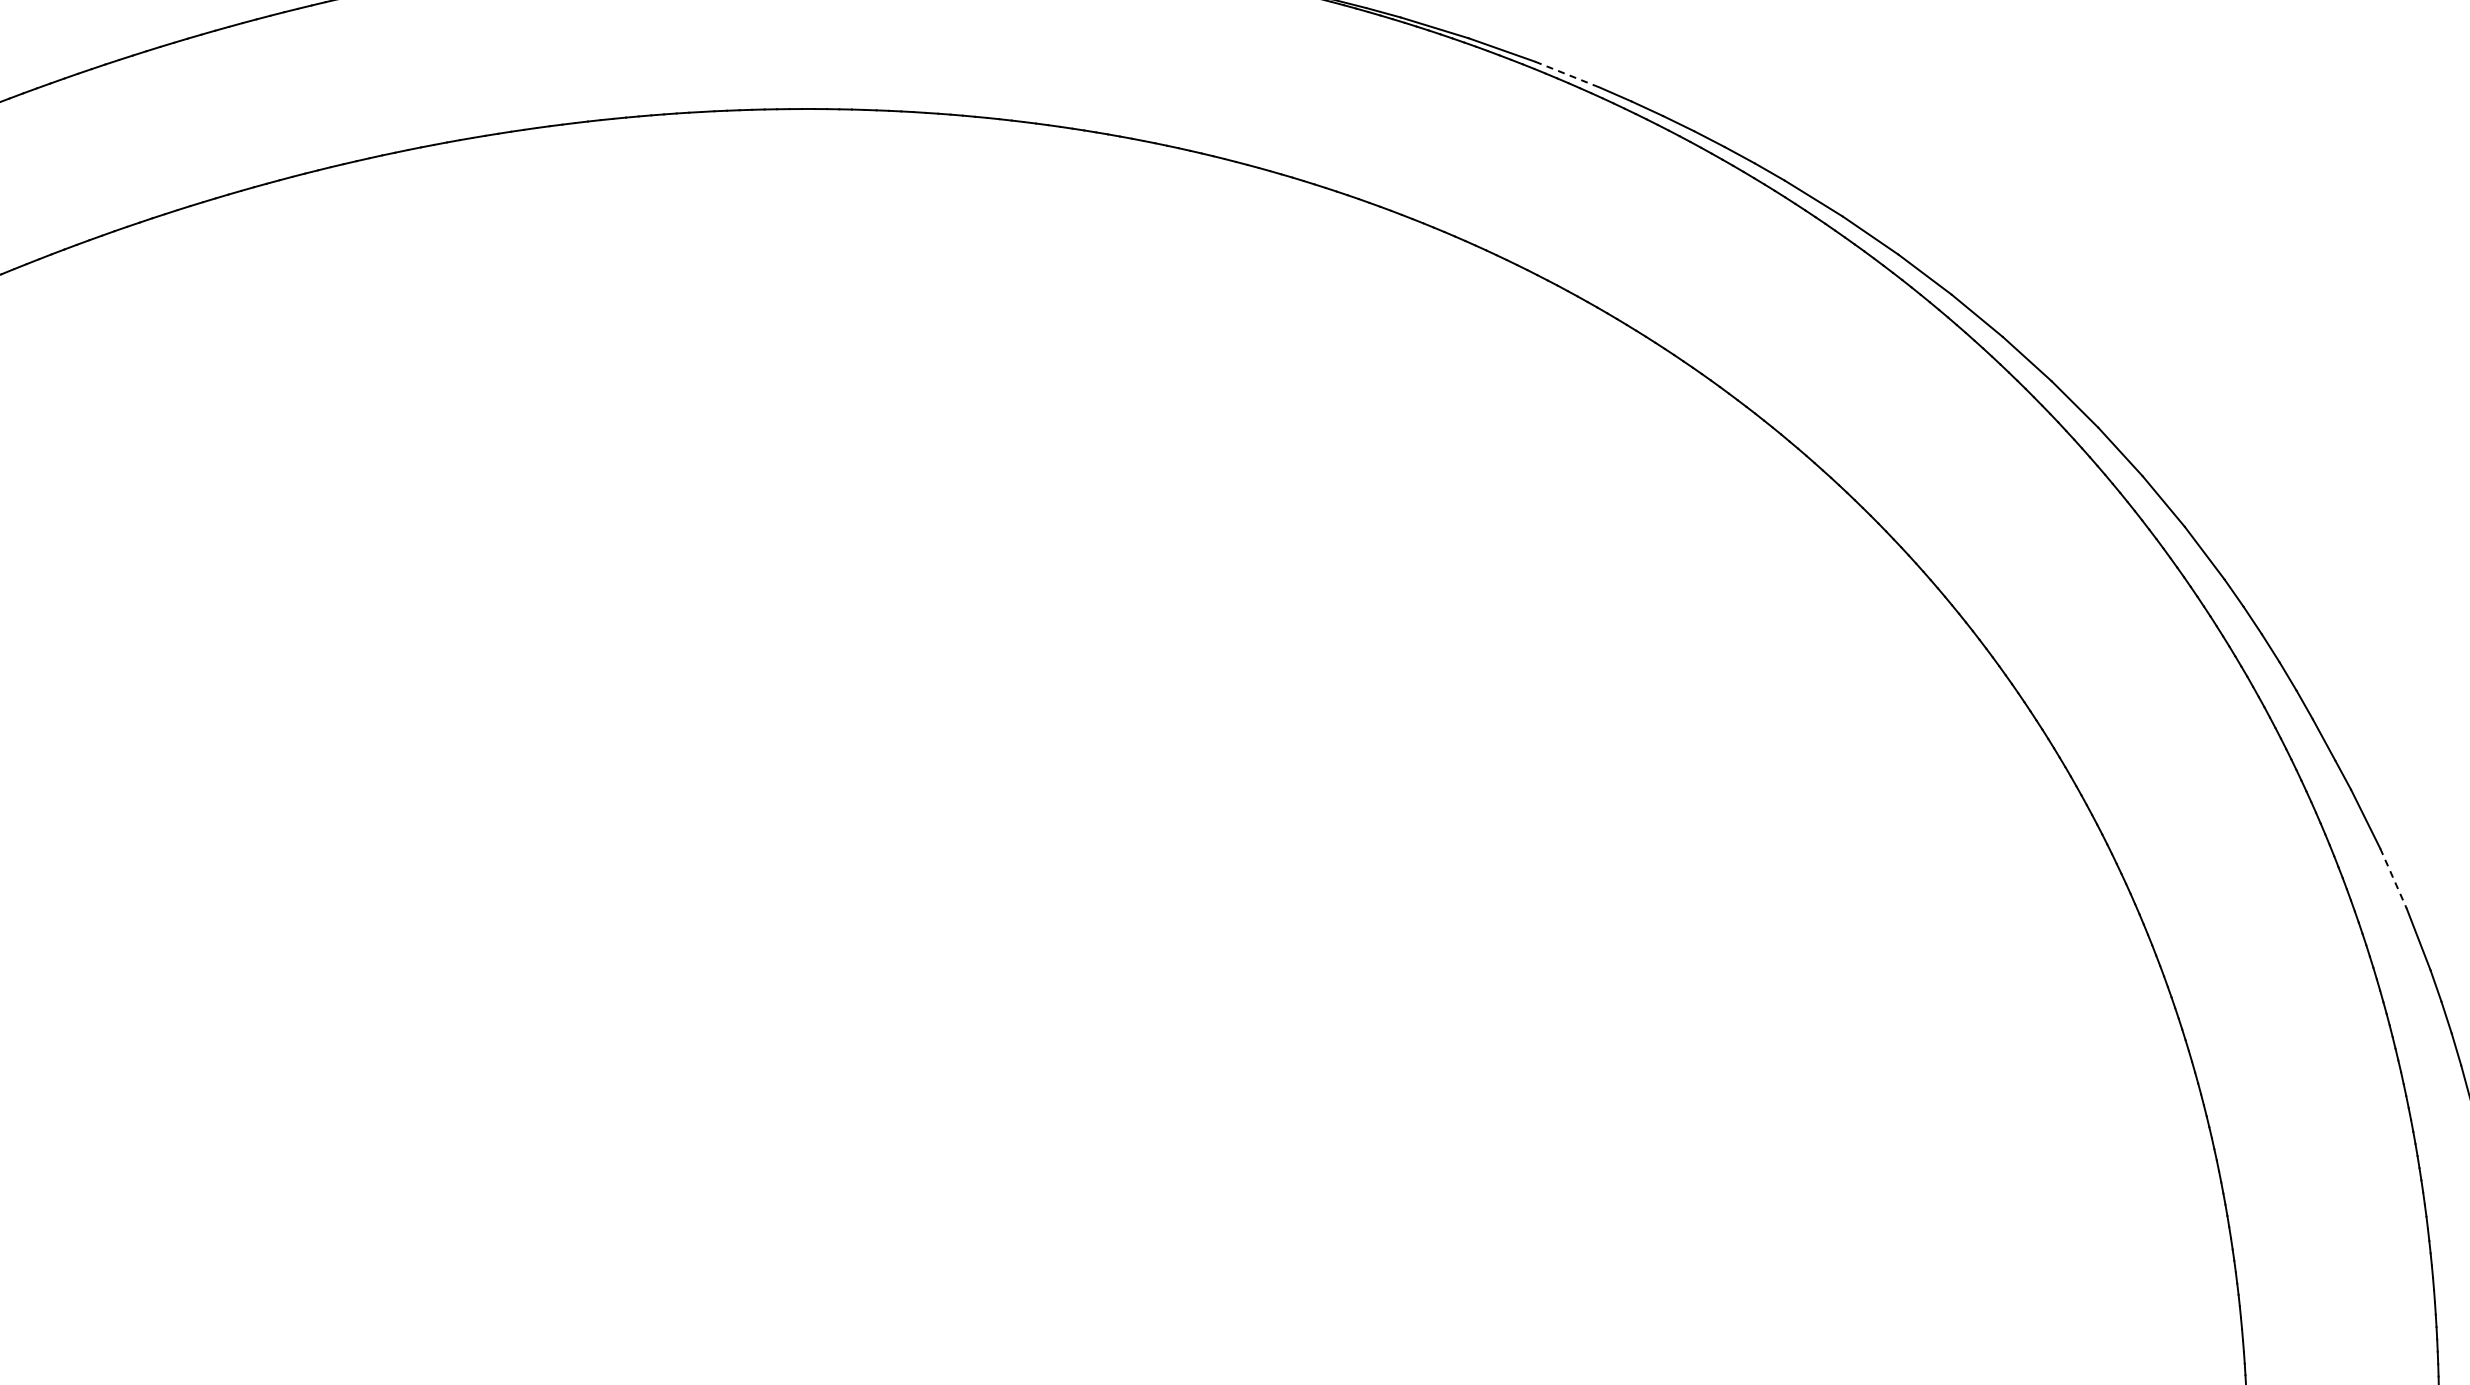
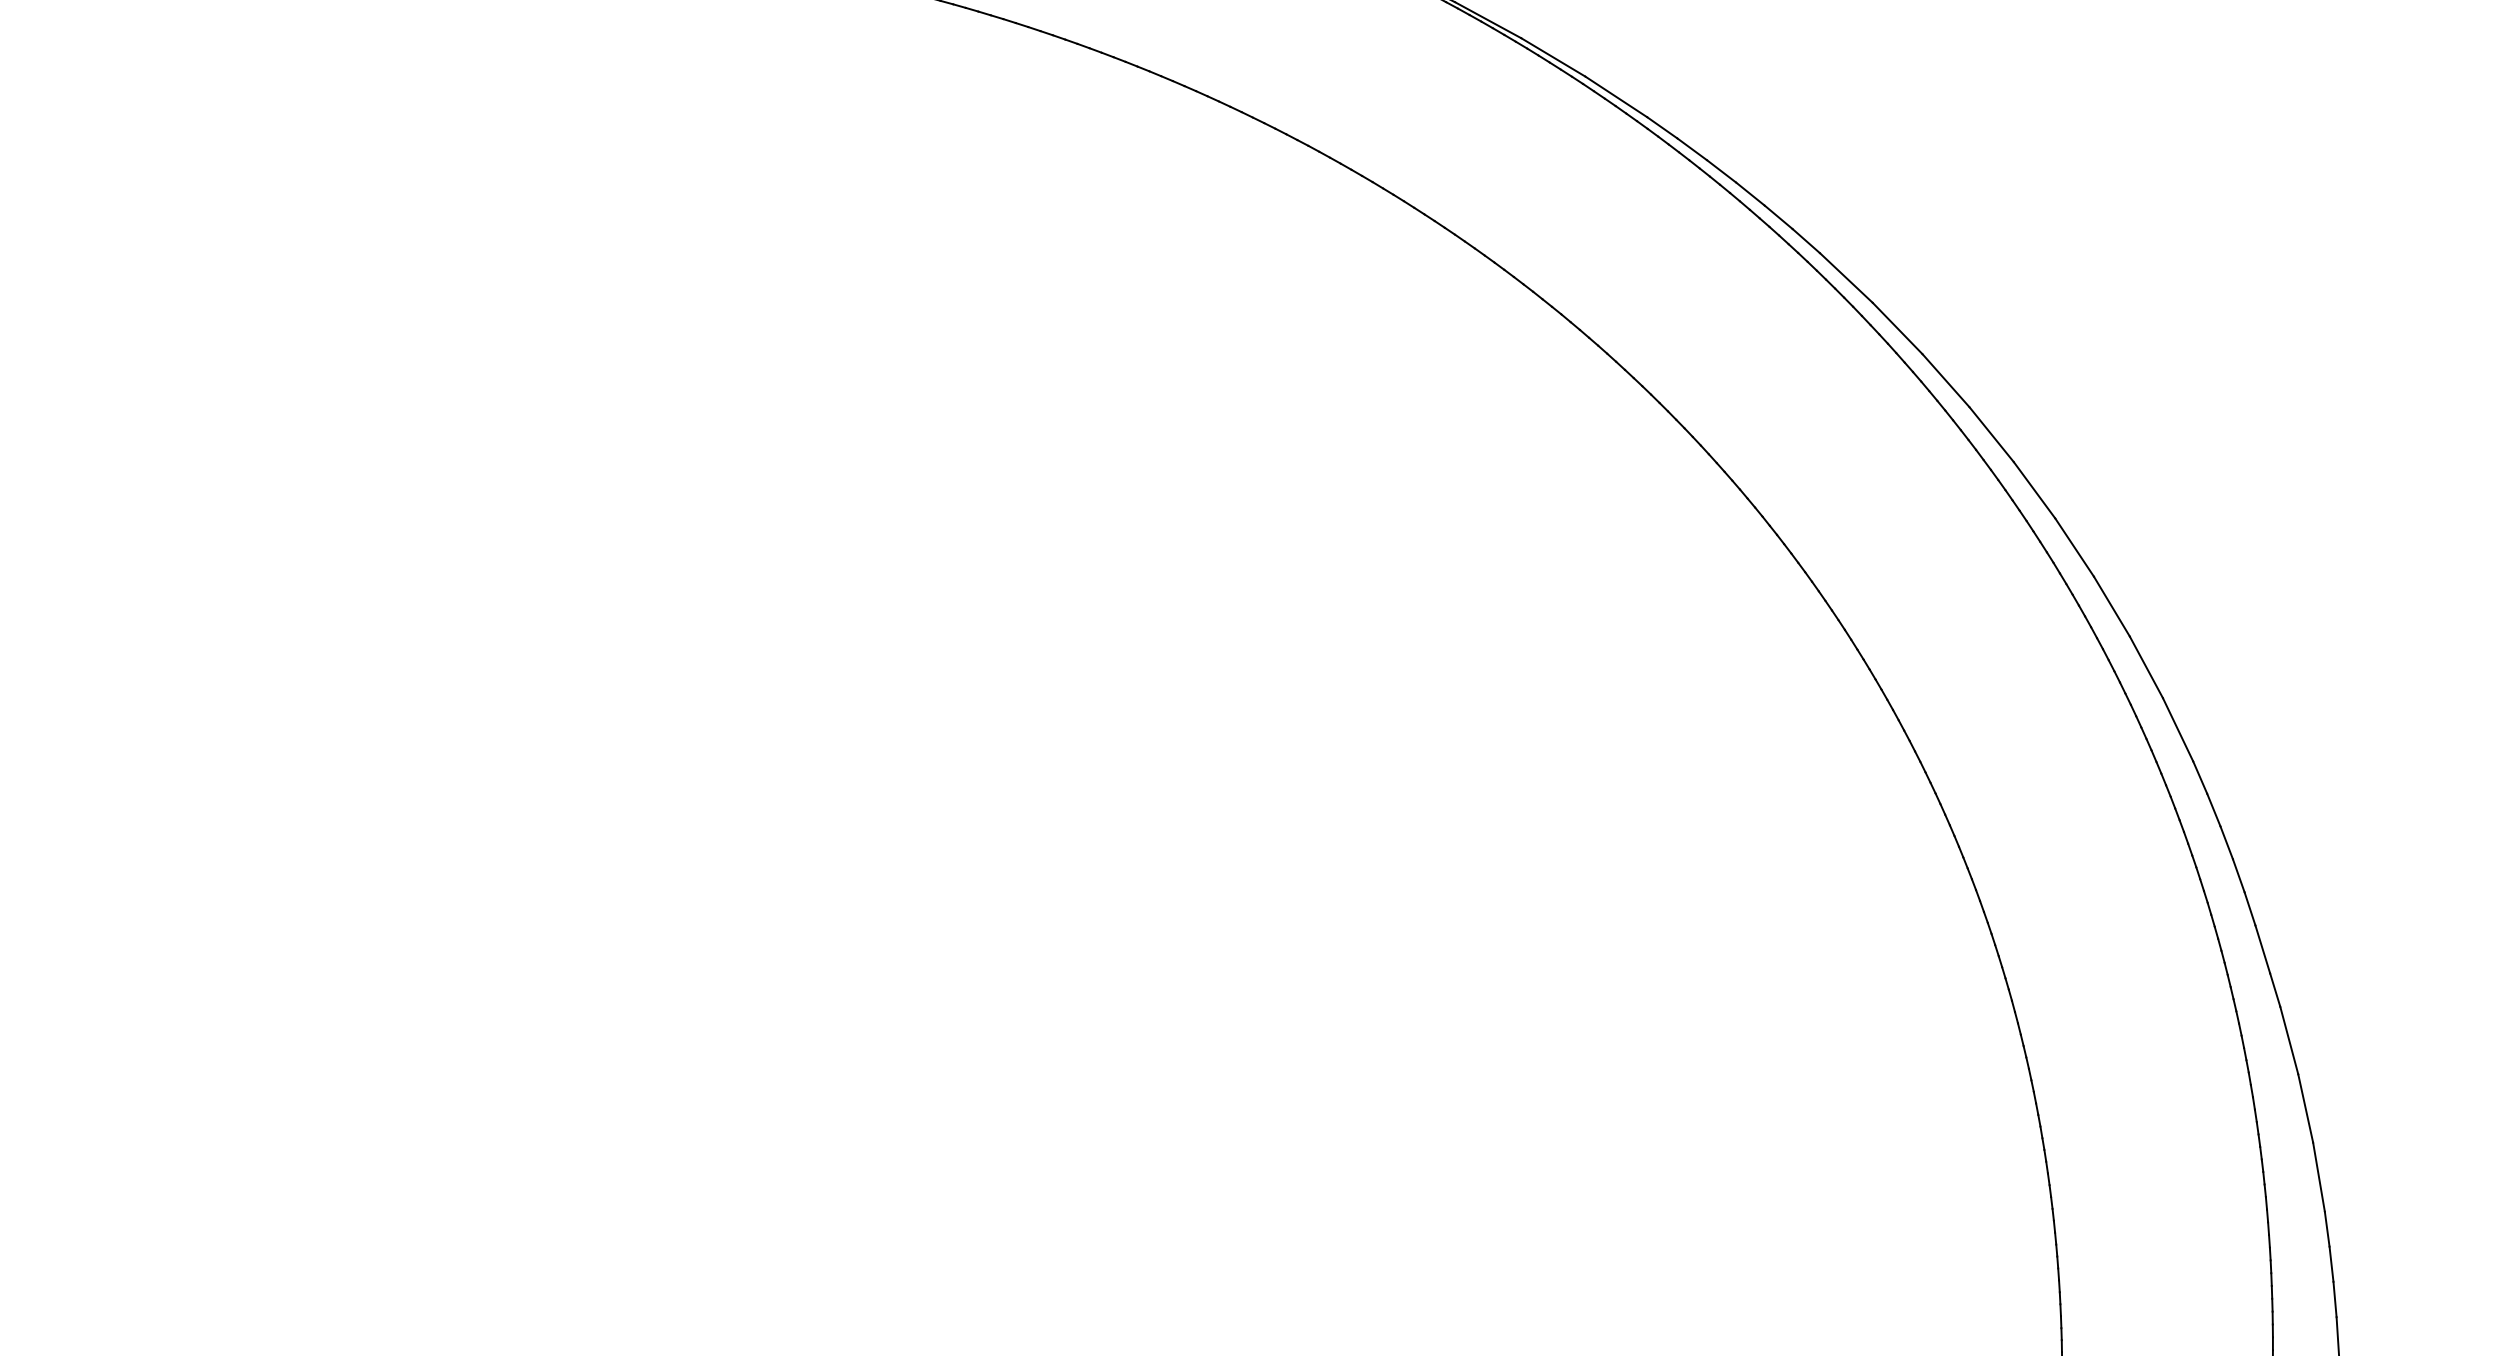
line: (1567, 74) -> (1616, 96), dashed -> solid
line: (2393, 878) -> (2305, 1108), dashed -> solid

